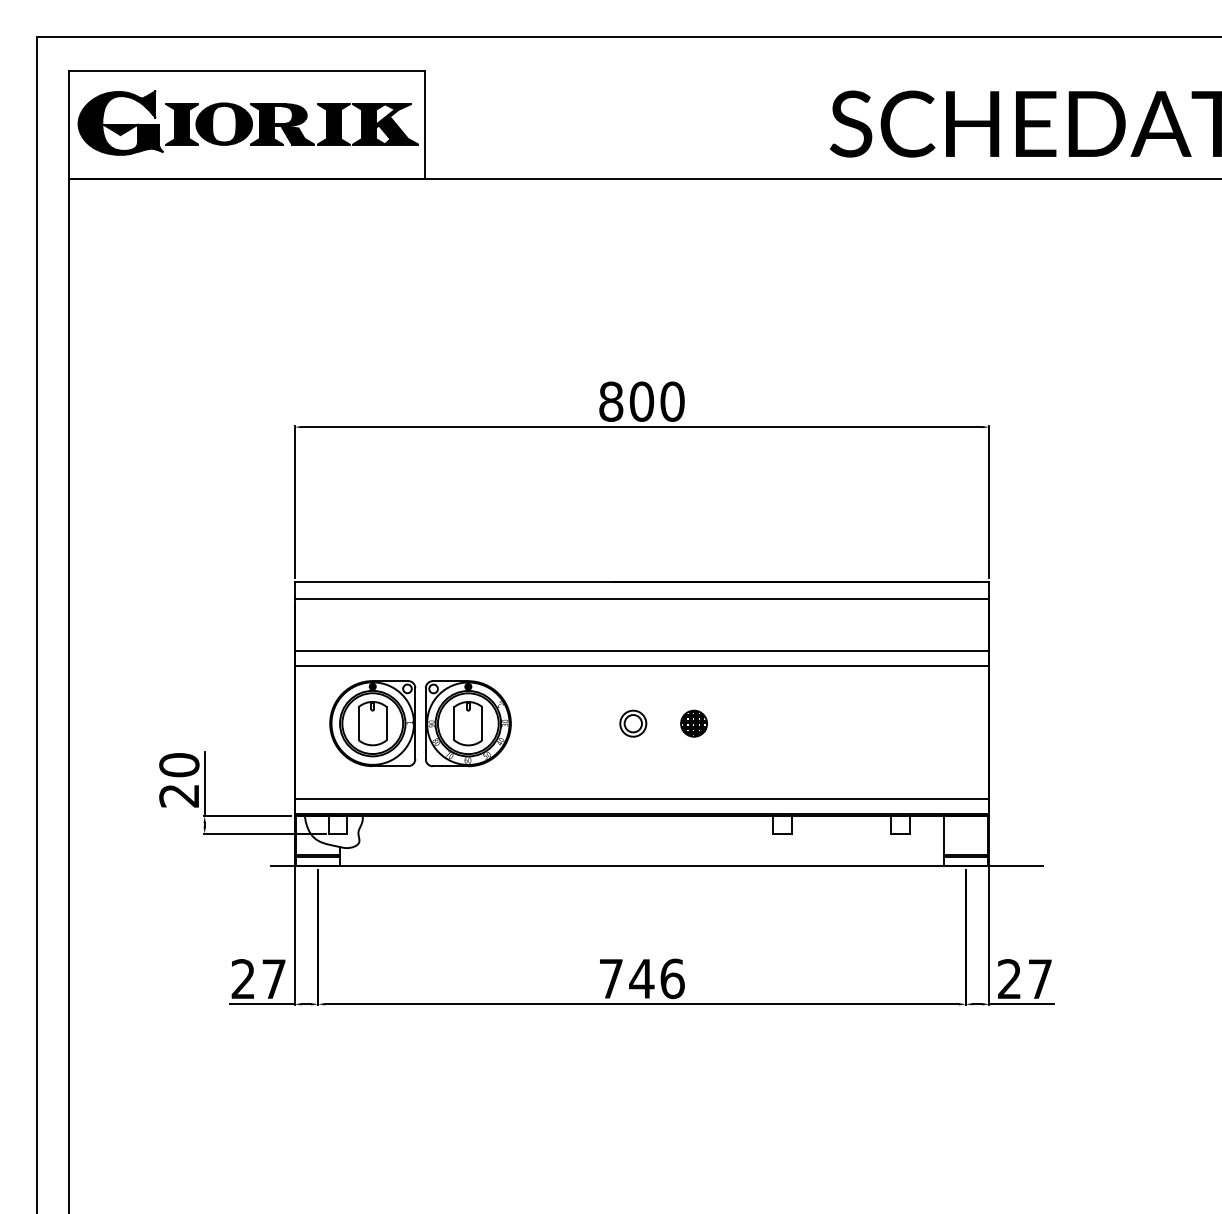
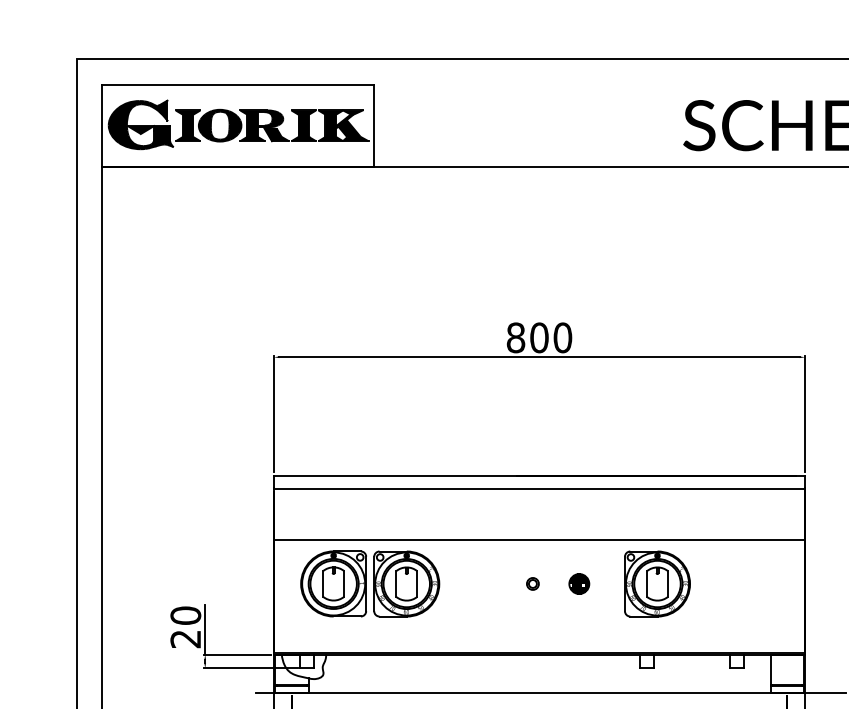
line: (641, 651) -> (539, 528), removed
part: (633, 723) -> (533, 583), size x0.6
part: (796, 723) -> (657, 583), added
line: (641, 799) -> (539, 641), removed

